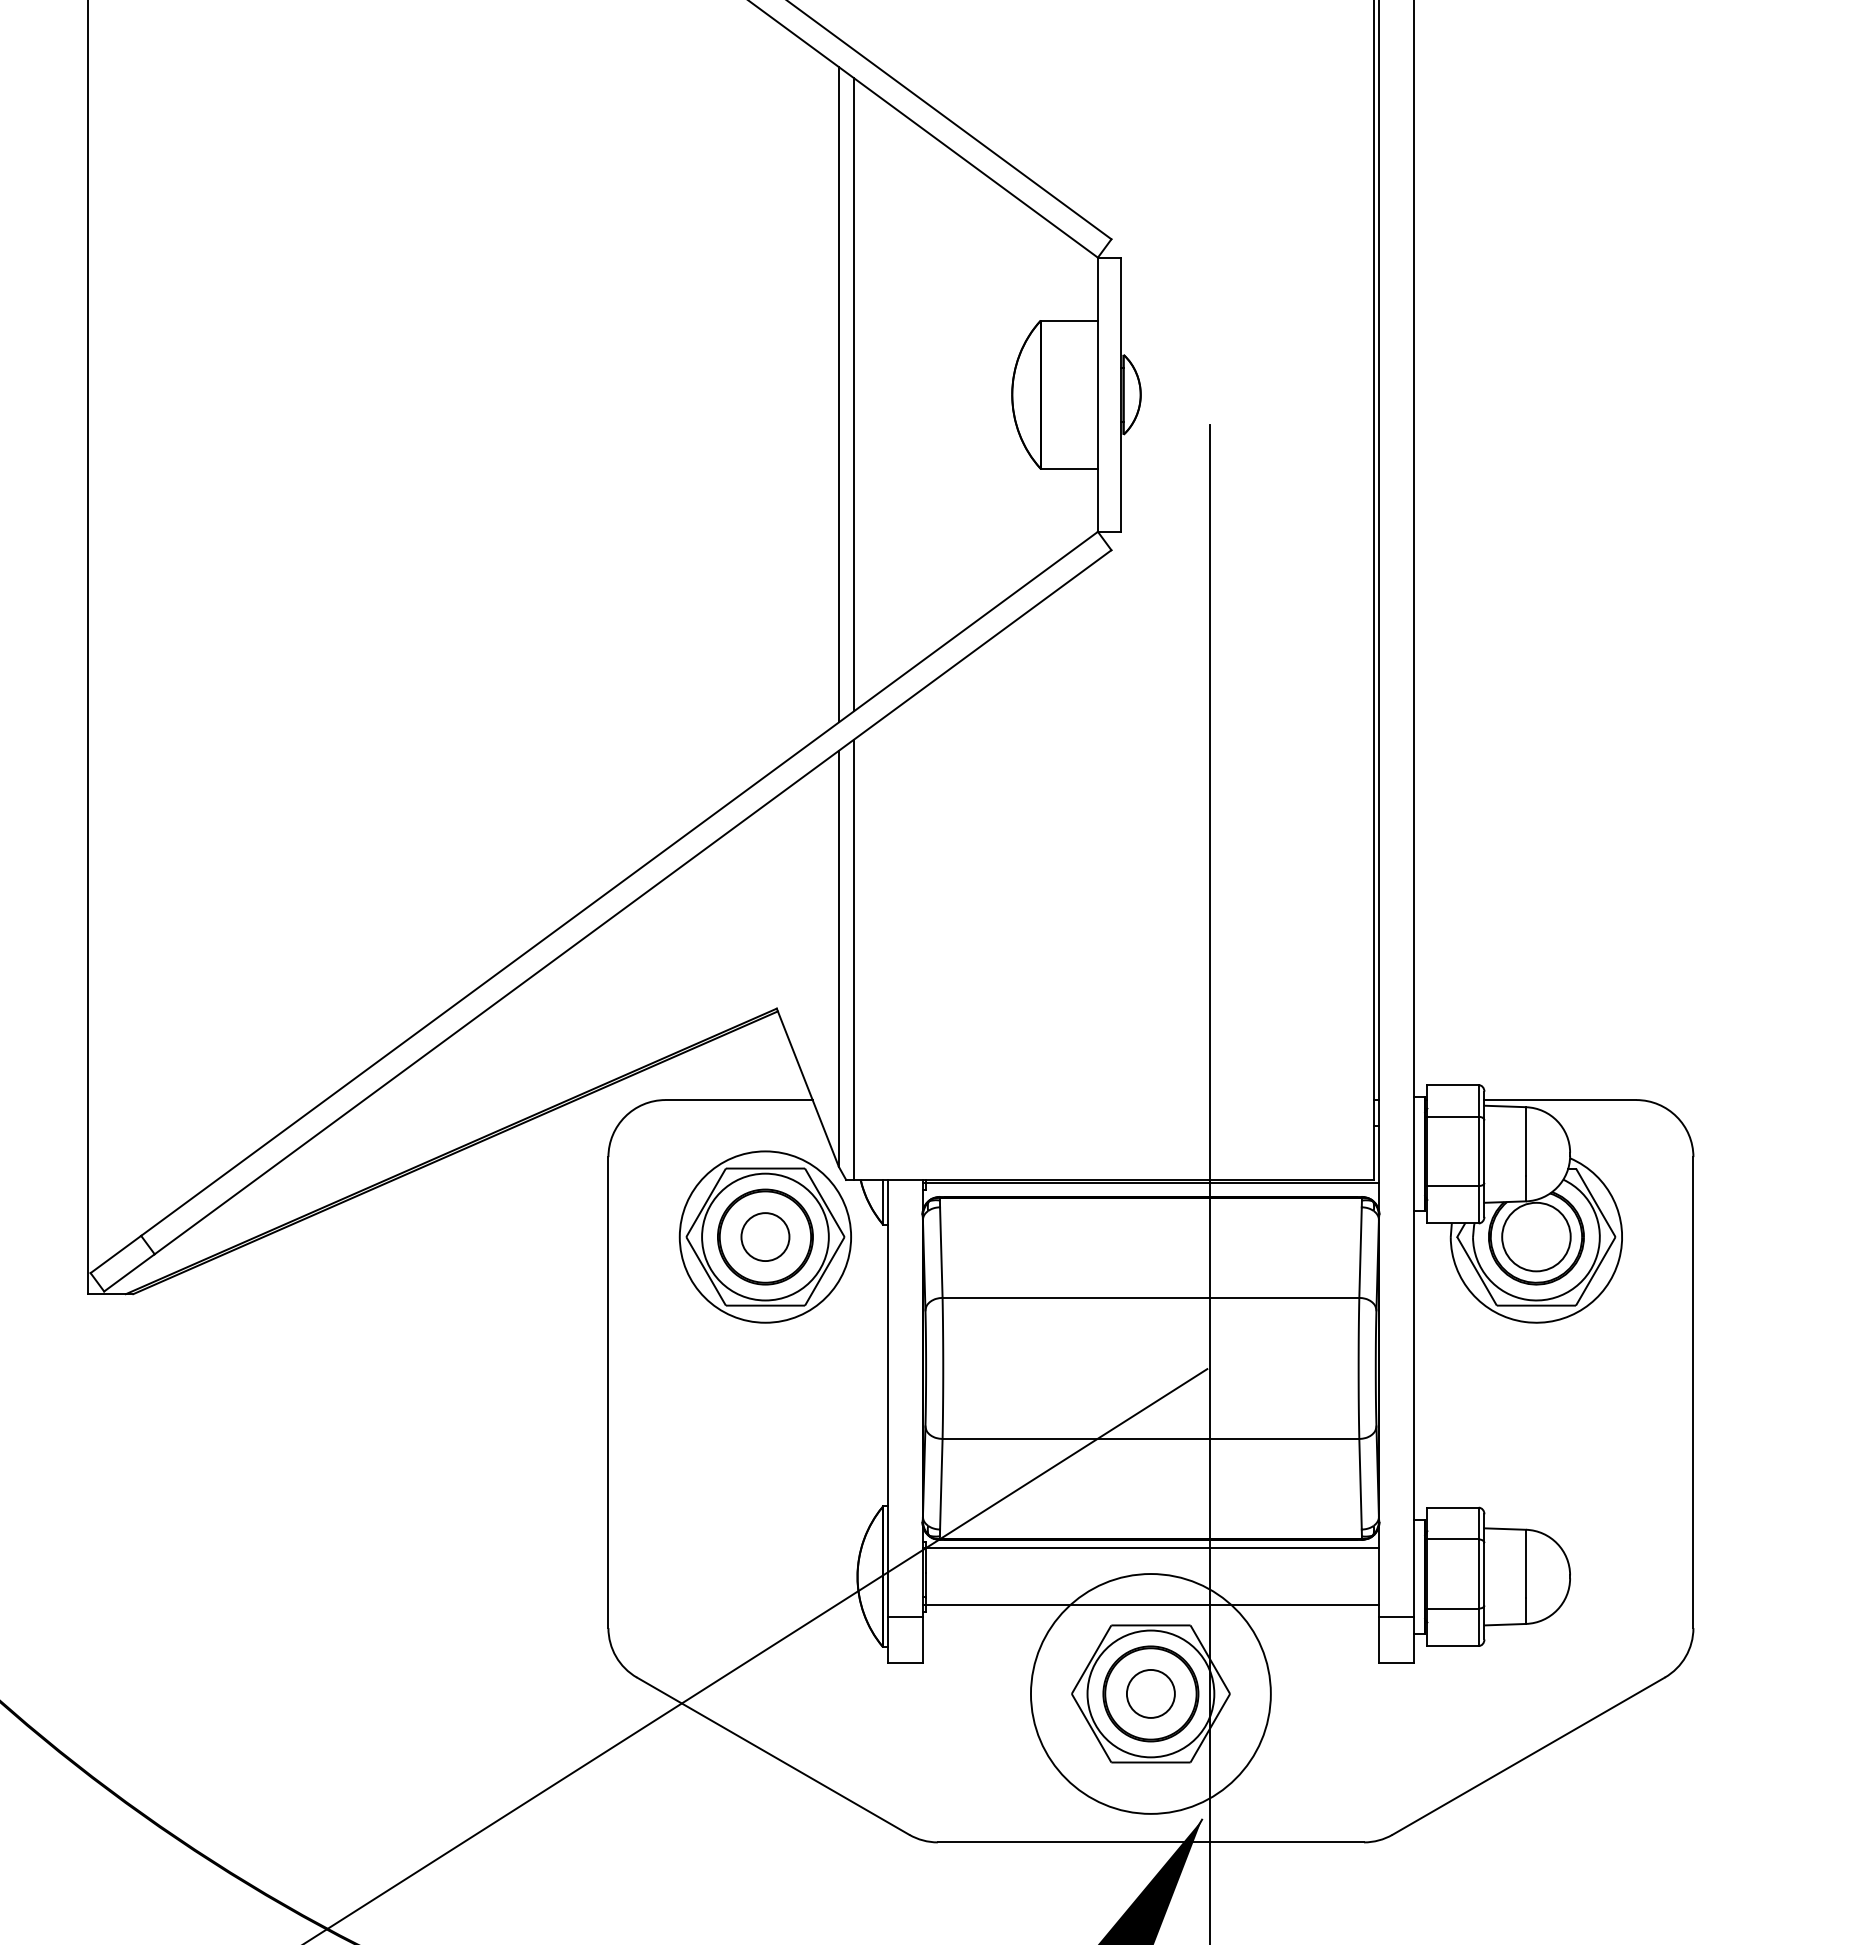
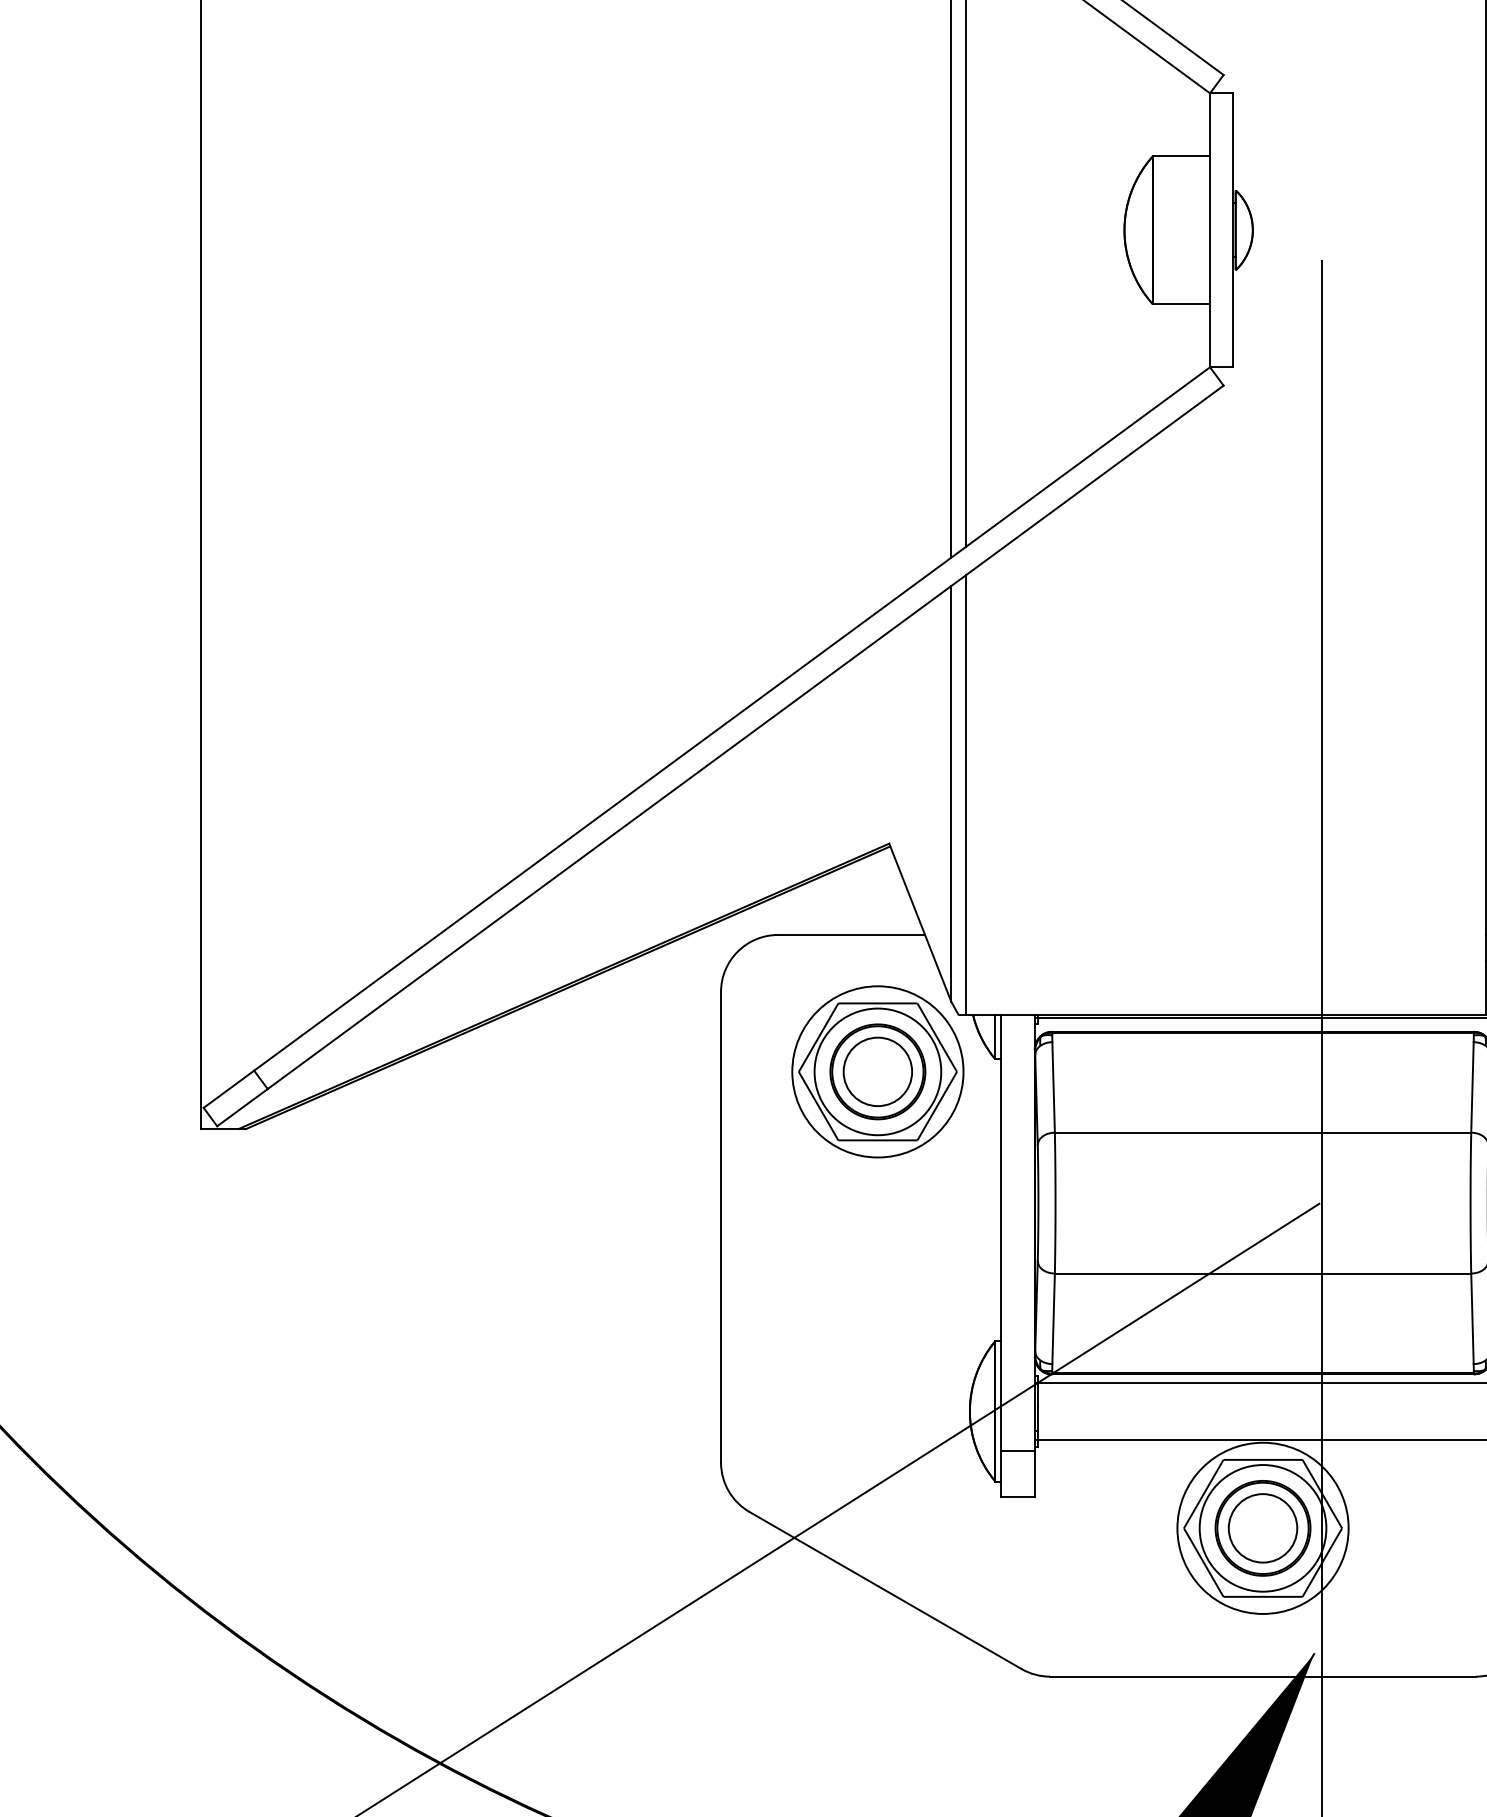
circle: (765, 1236) -> (877, 1071), size x1.43
circle: (1150, 1693) -> (1262, 1527), size x0.71
circle: (1150, 1693) -> (1262, 1527), size x1.43

